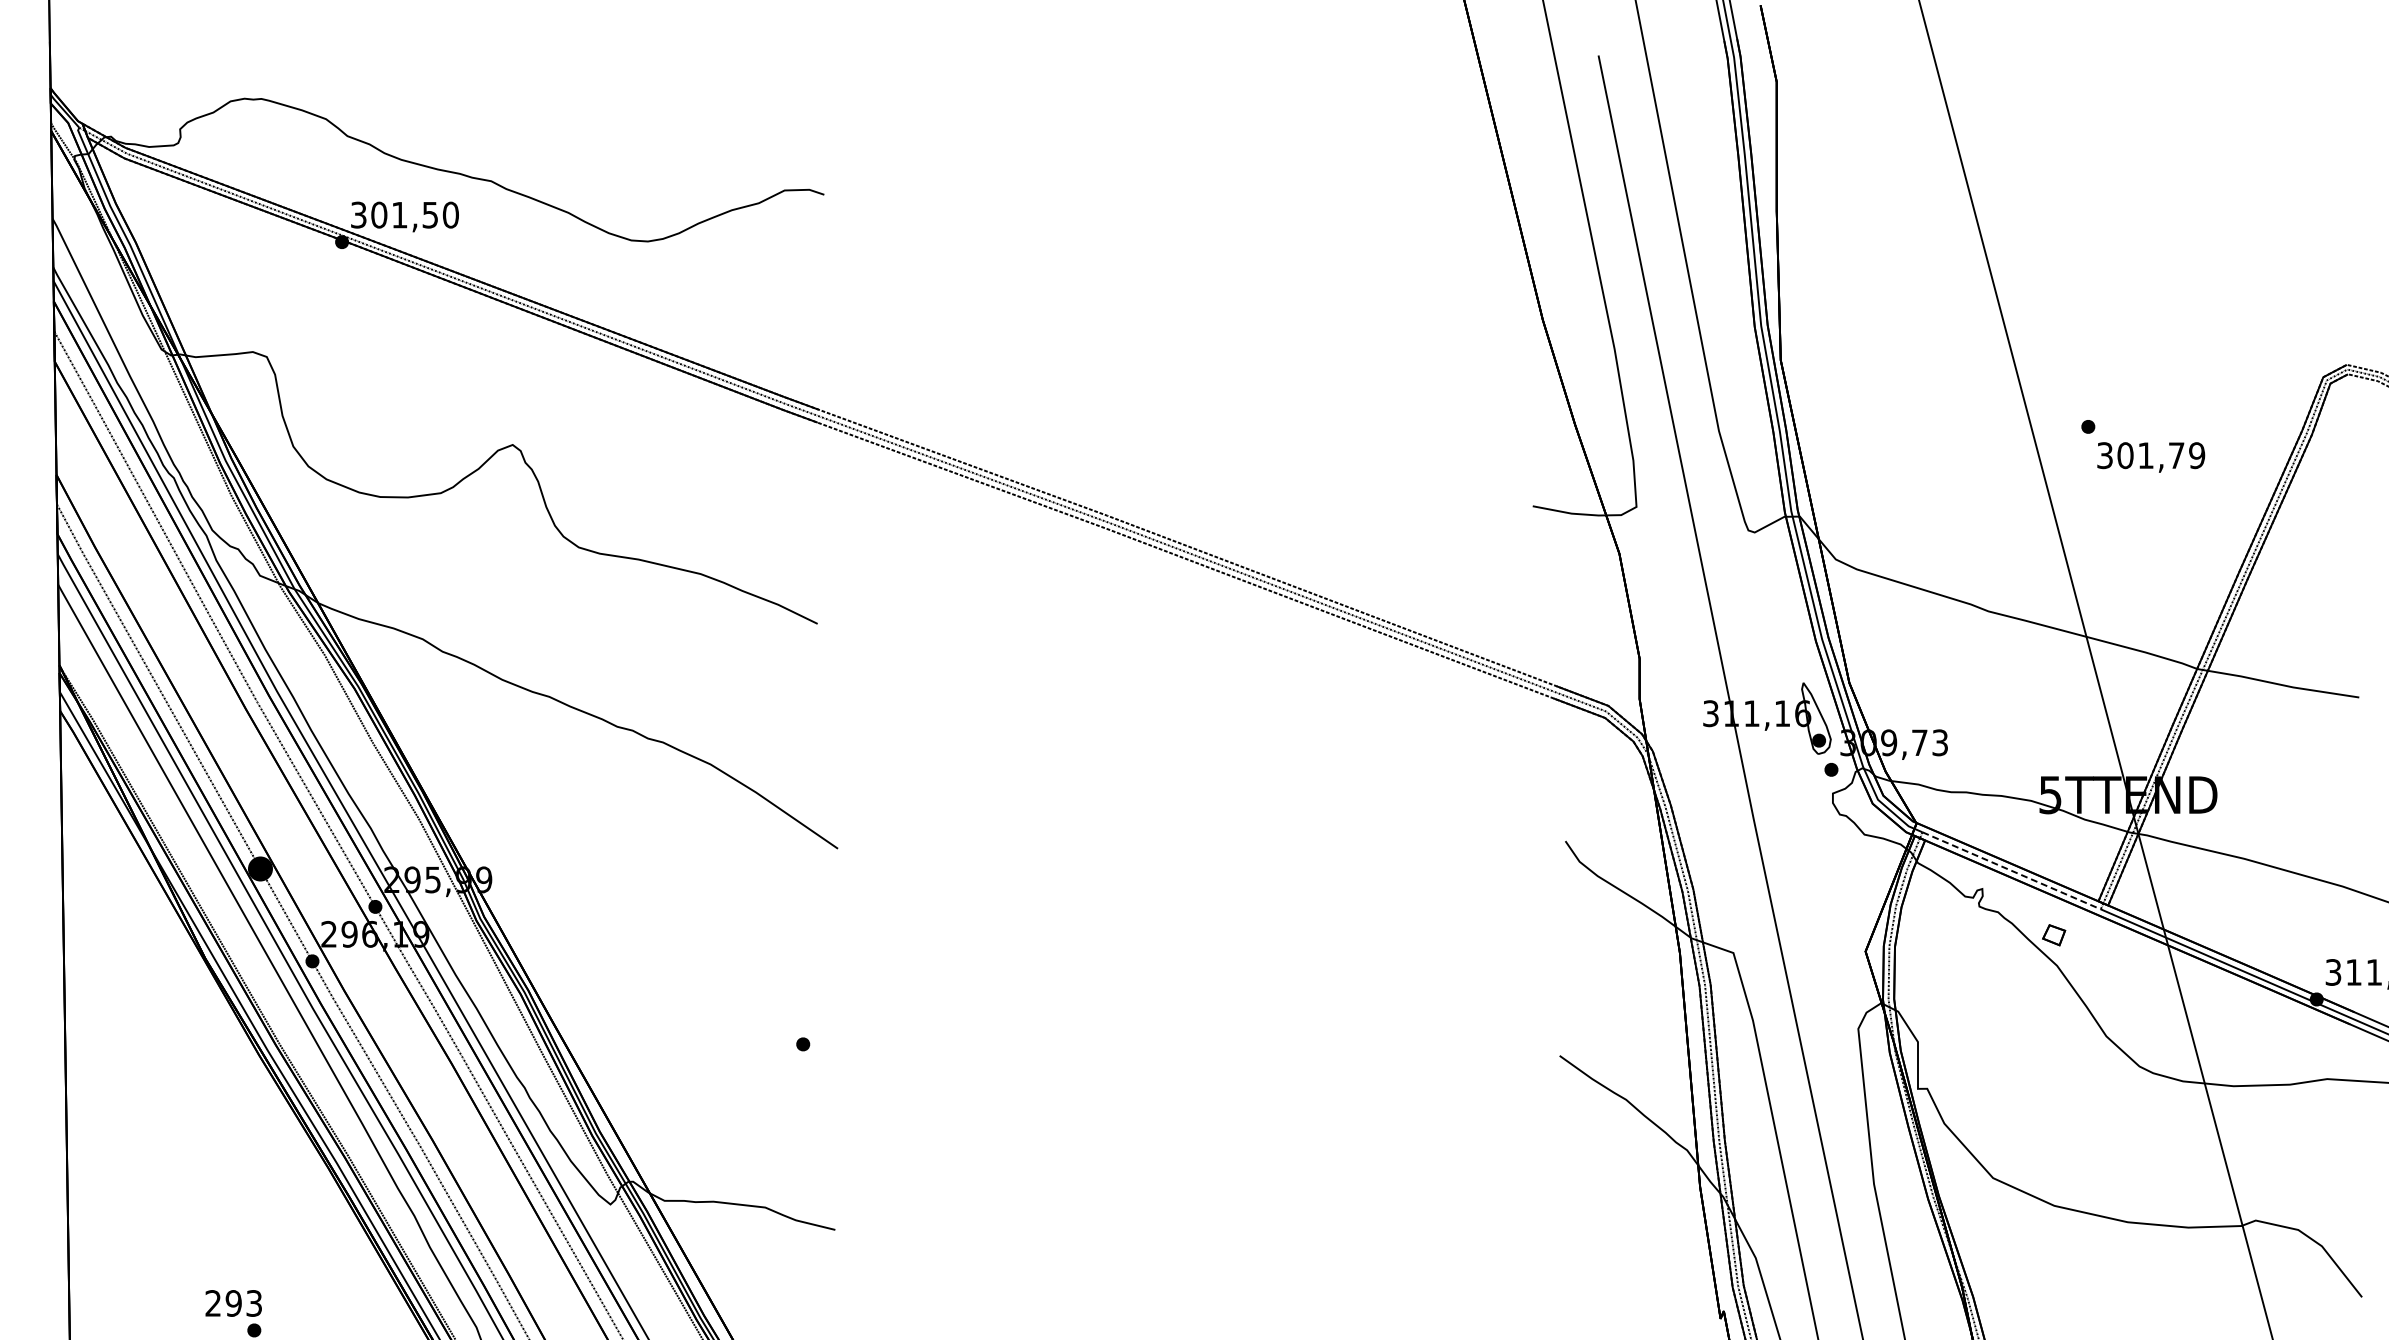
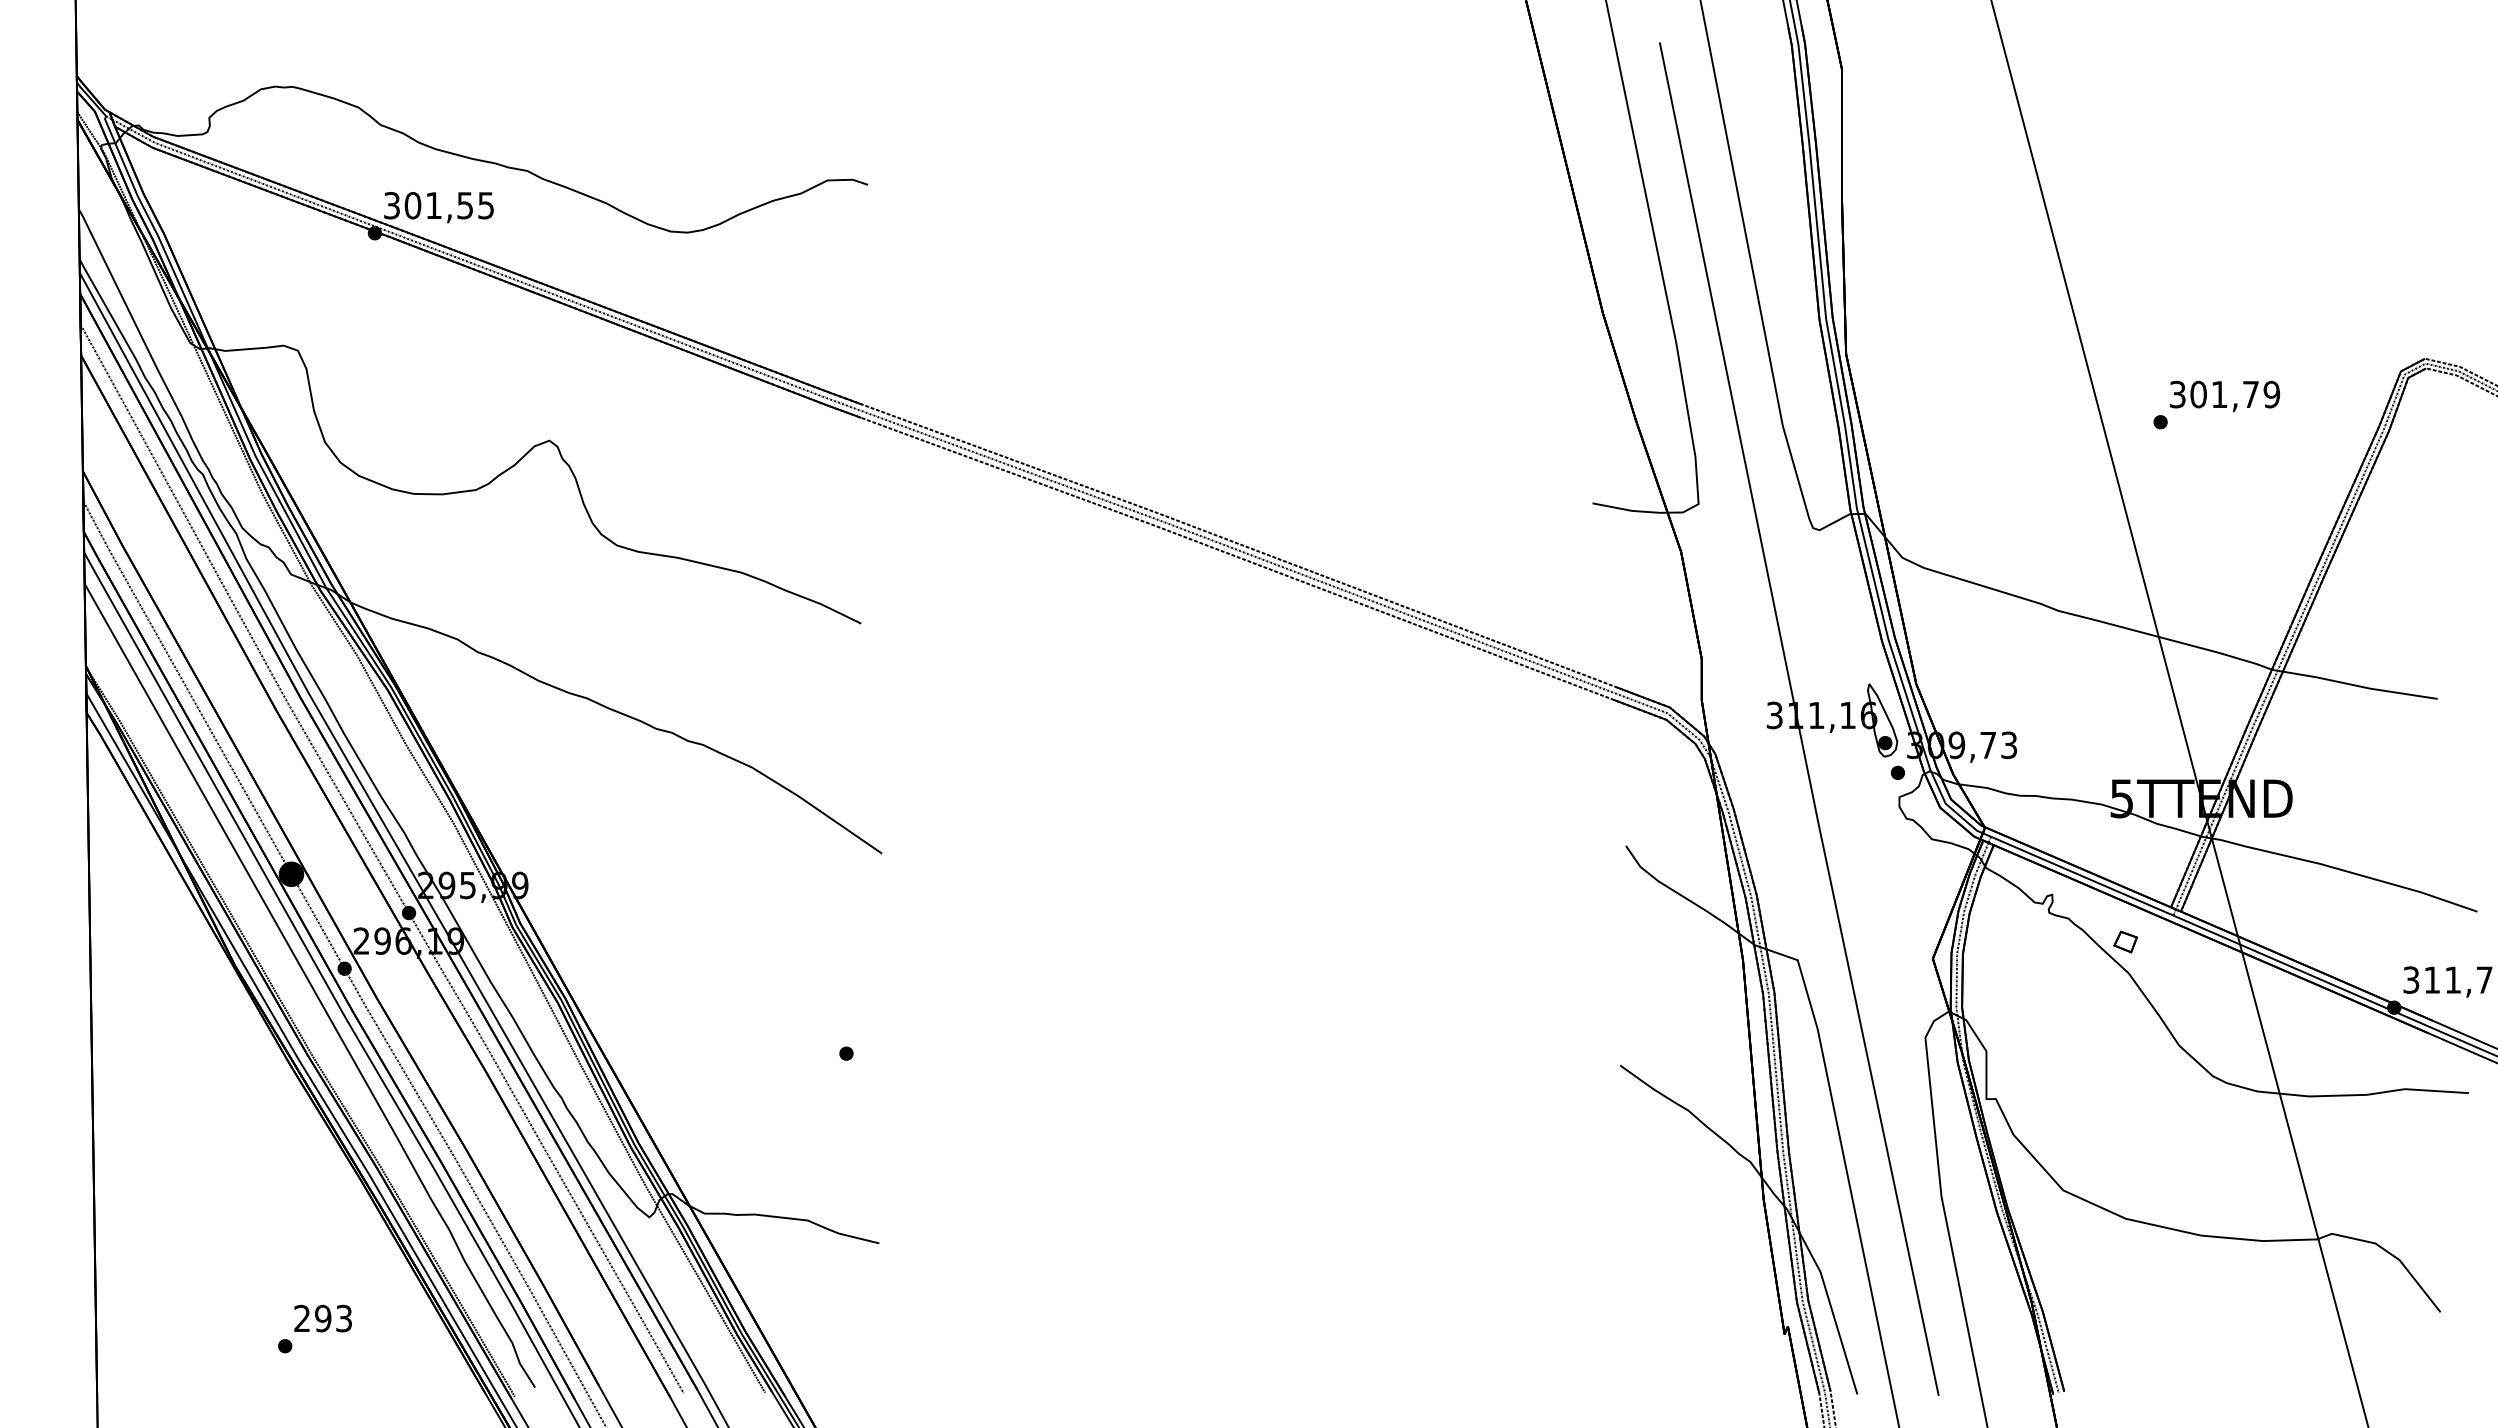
text: (451, 214) -> (486, 205), 301,50 -> 301,55
text: (2150, 457) -> (2224, 396), moved
line: (2011, 871) -> (2082, 876), dashed -> solid
text: (233, 1303) -> (322, 1318), moved

